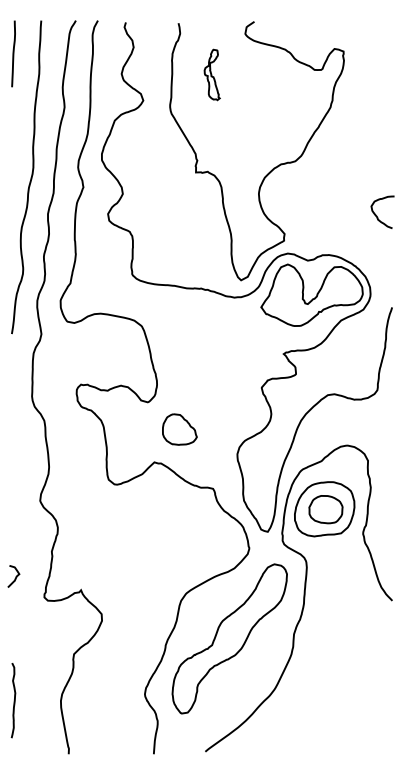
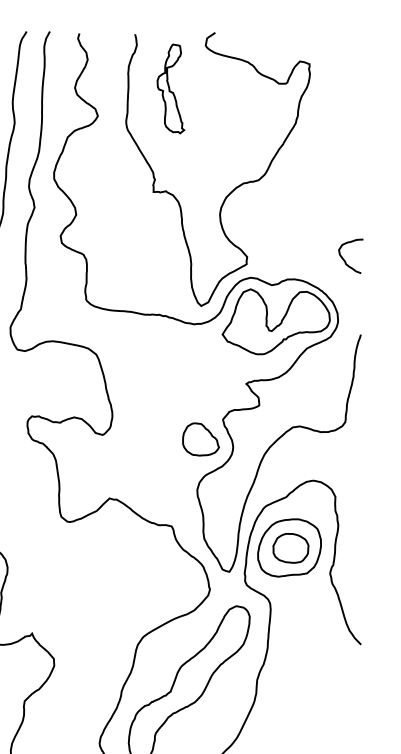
part: (211, 74) -> (169, 88), size x1.67
curve: (377, 215) -> (345, 259), moved
part: (179, 429) -> (200, 439), moved

